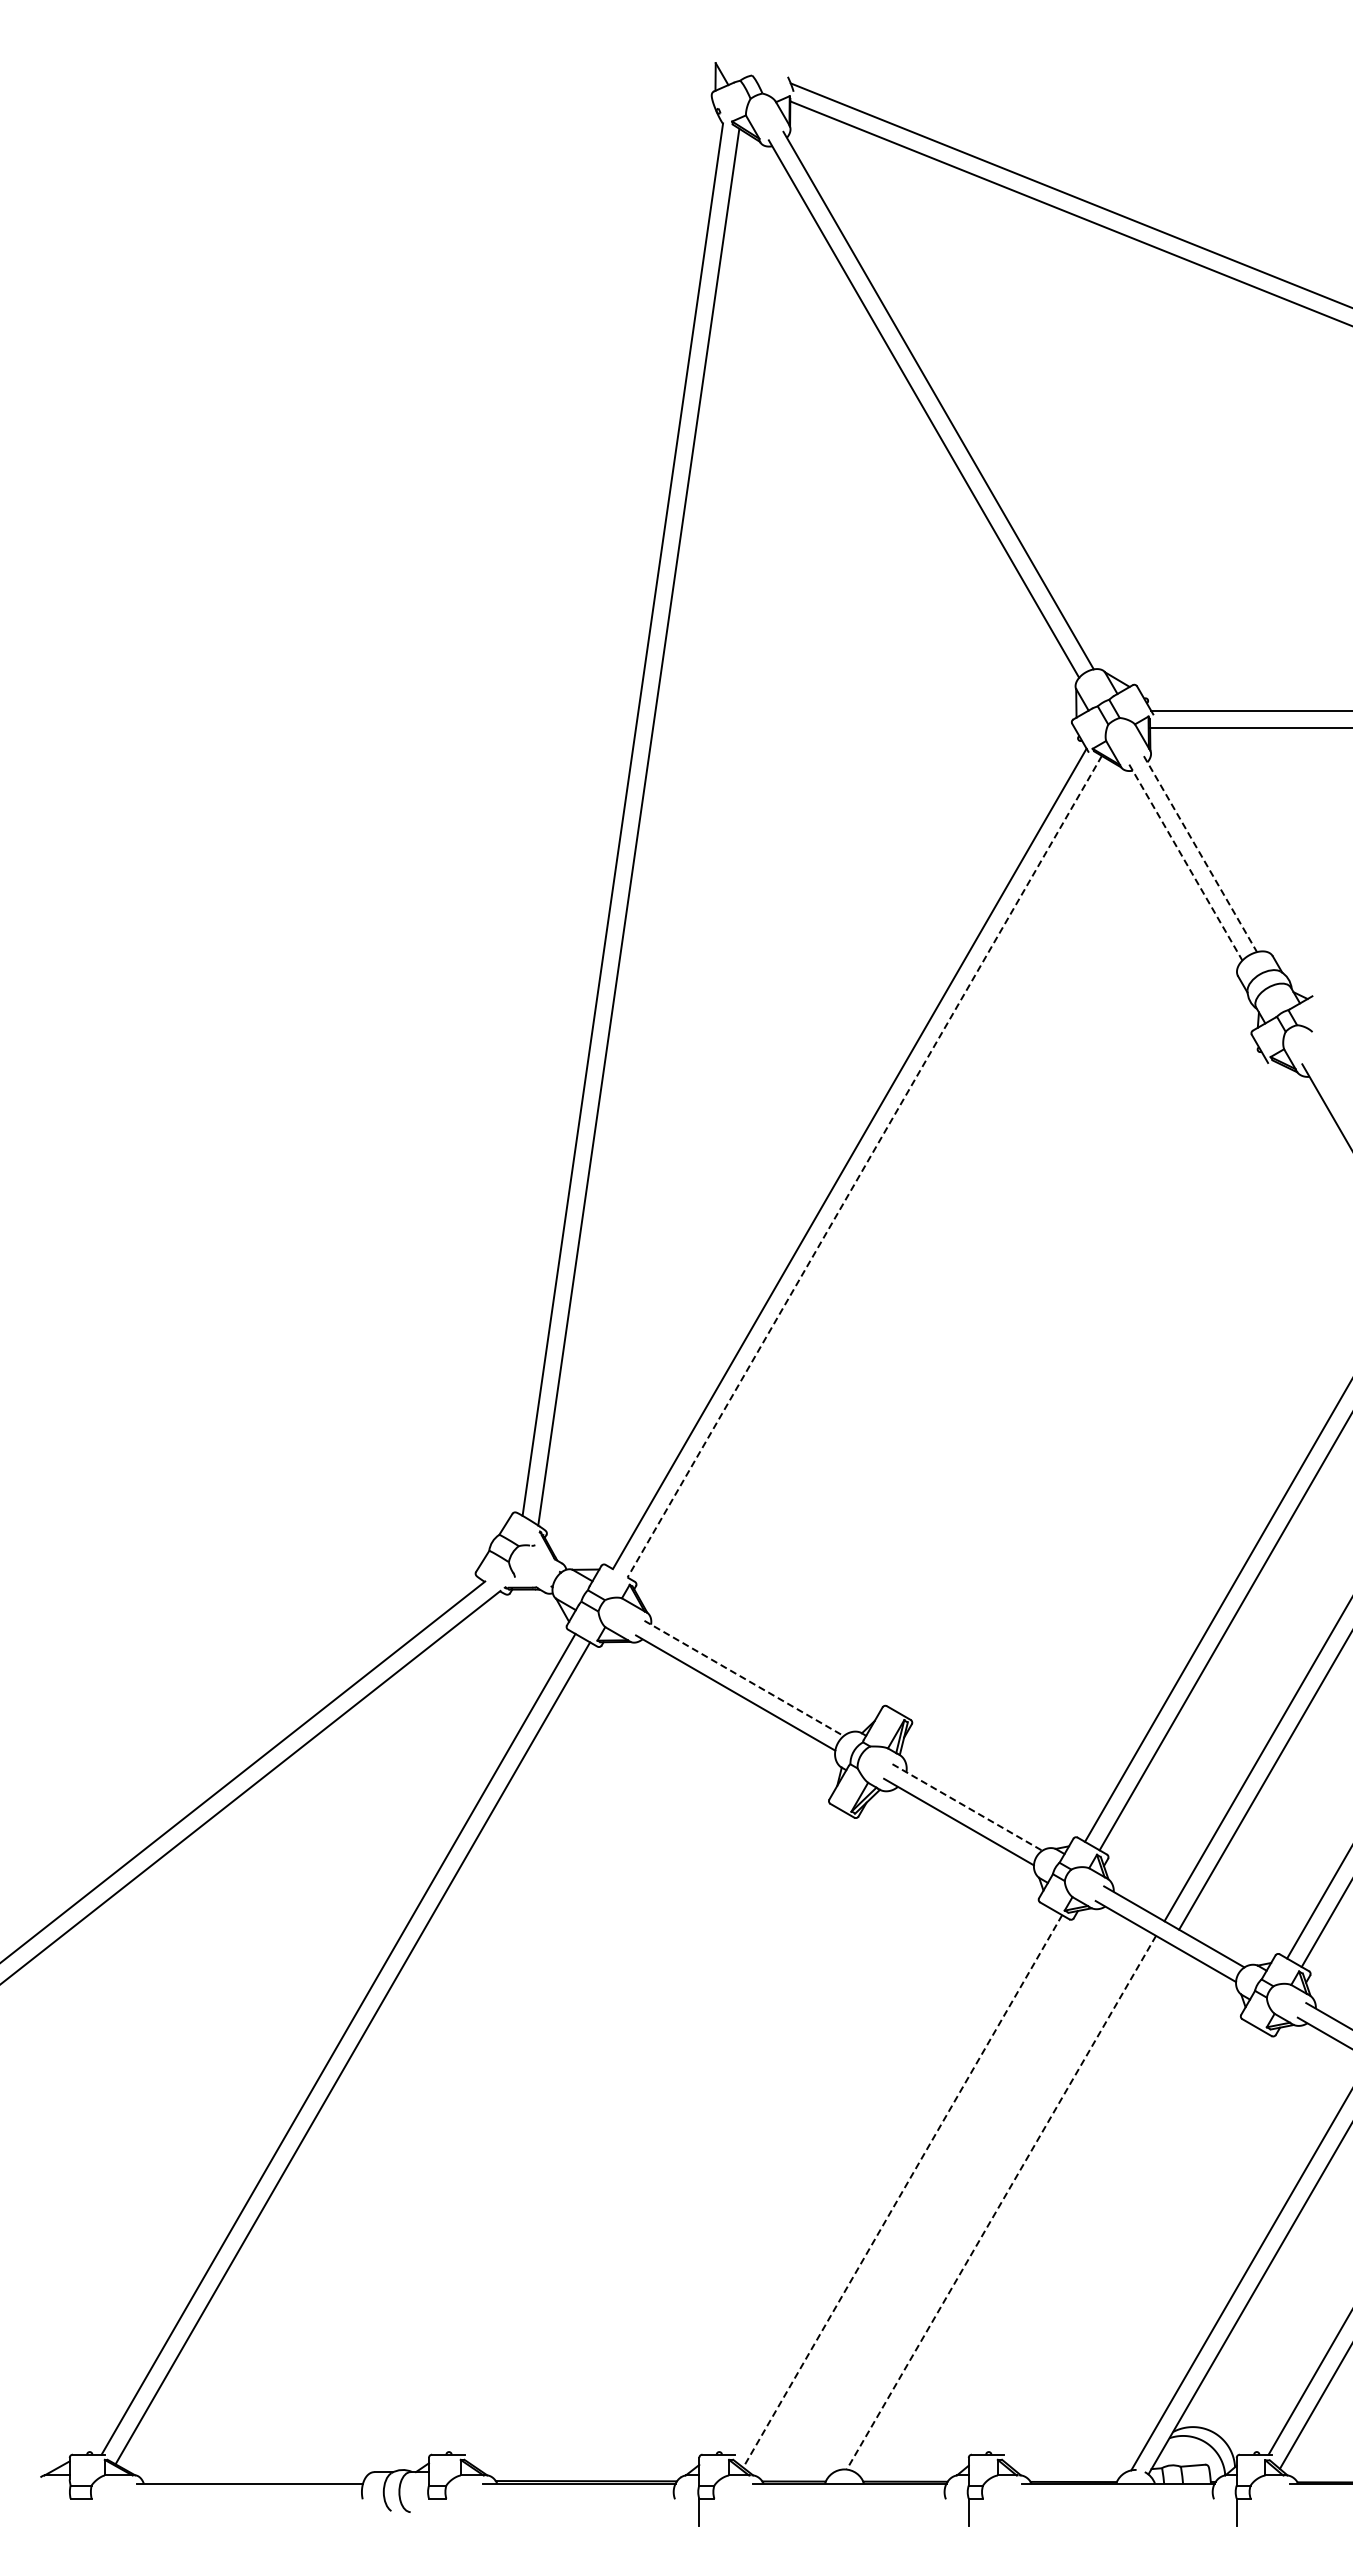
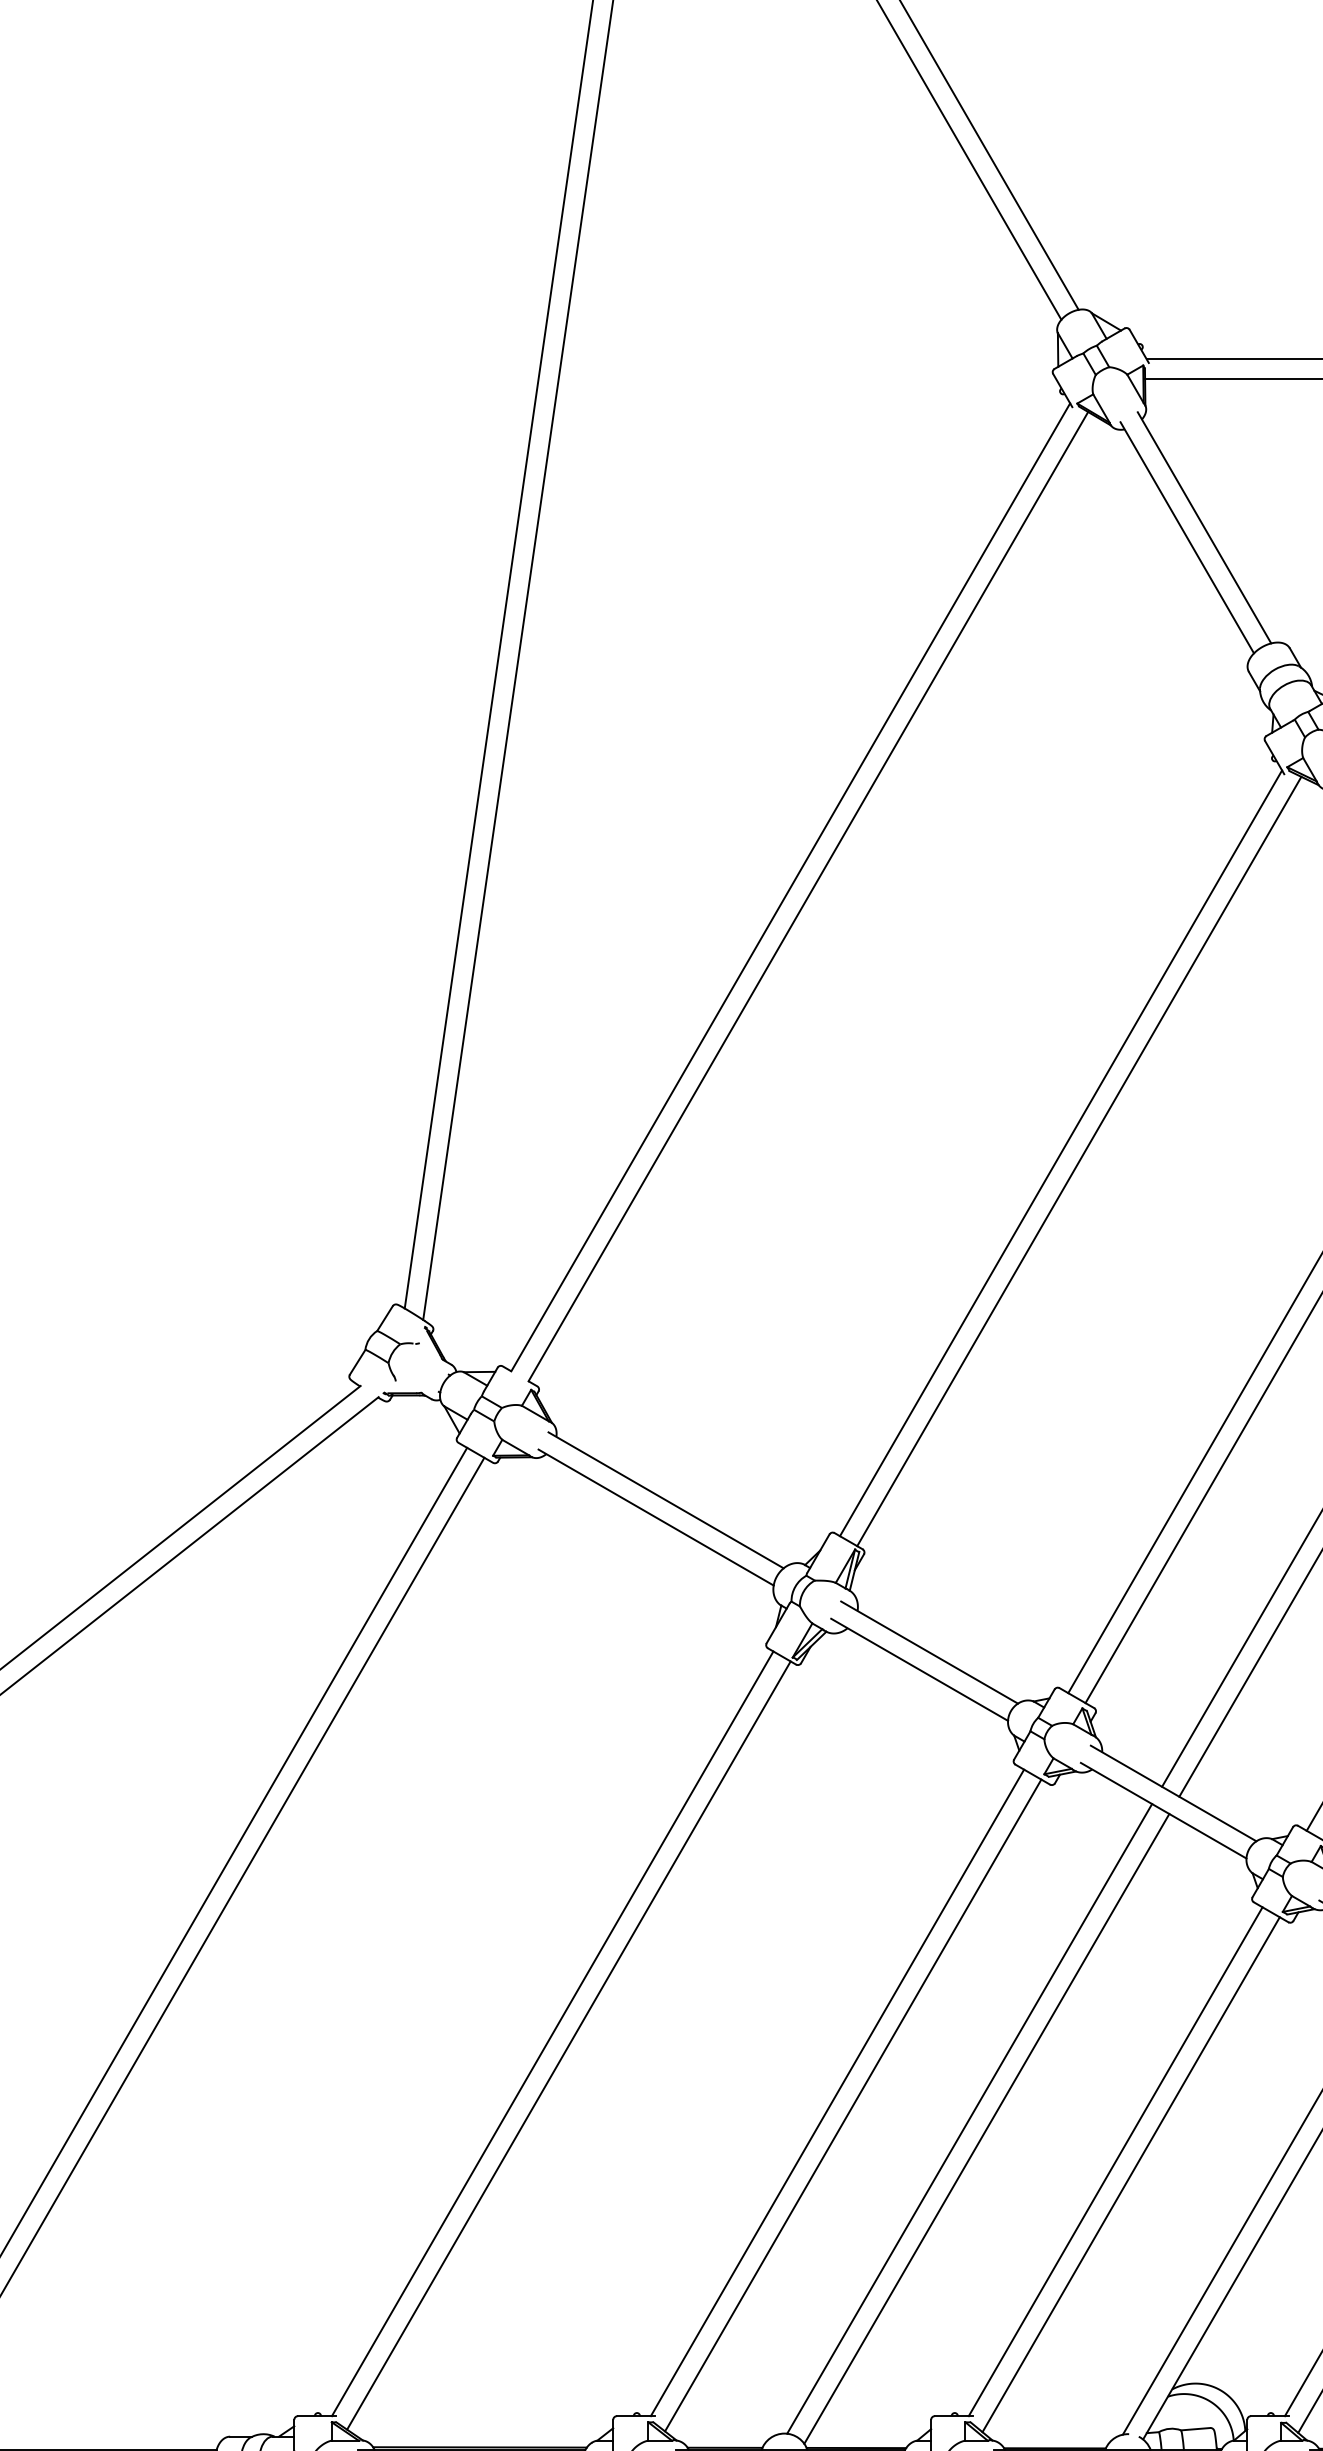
line: (1200, 854) -> (1204, 528), dashed -> solid
line: (1186, 863) -> (1188, 538), dashed -> solid
line: (864, 1167) -> (808, 897), dashed -> solid
line: (1078, 1383) -> (1060, 1152), added
line: (1094, 1391) -> (1079, 1161), added
line: (744, 1678) -> (666, 1500), dashed -> solid
line: (967, 1807) -> (929, 1652), dashed -> solid
line: (647, 2130) -> (552, 2033), added
line: (661, 2140) -> (568, 2045), added
line: (889, 2180) -> (837, 2092), added
line: (902, 2191) -> (852, 2105), dashed -> solid
line: (1001, 2203) -> (969, 2119), dashed -> solid
line: (1015, 2211) -> (986, 2129), added
line: (1124, 2238) -> (1114, 2161), added
line: (1138, 2249) -> (1131, 2174), added

